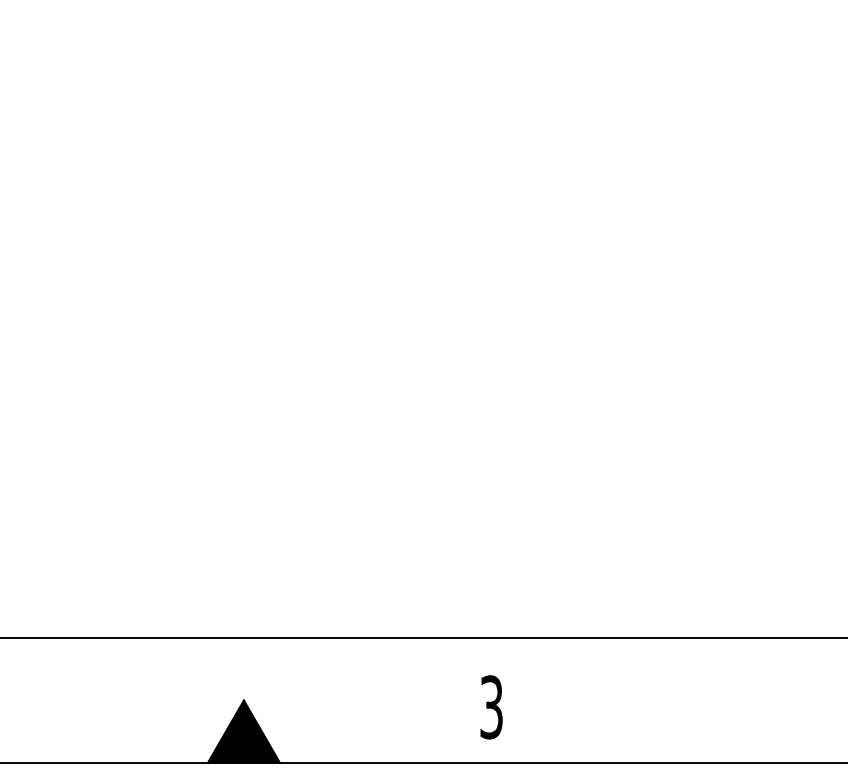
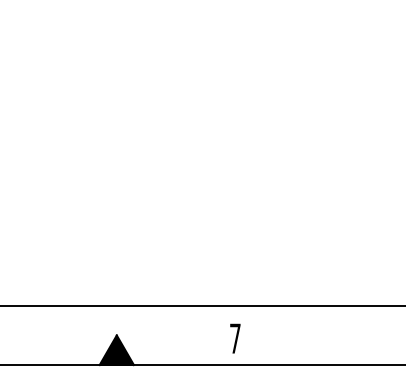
text: (491, 706) -> (235, 338), 3 -> 7

